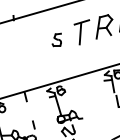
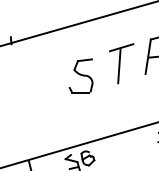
part: (56, 39) -> (80, 75), size x1.67

